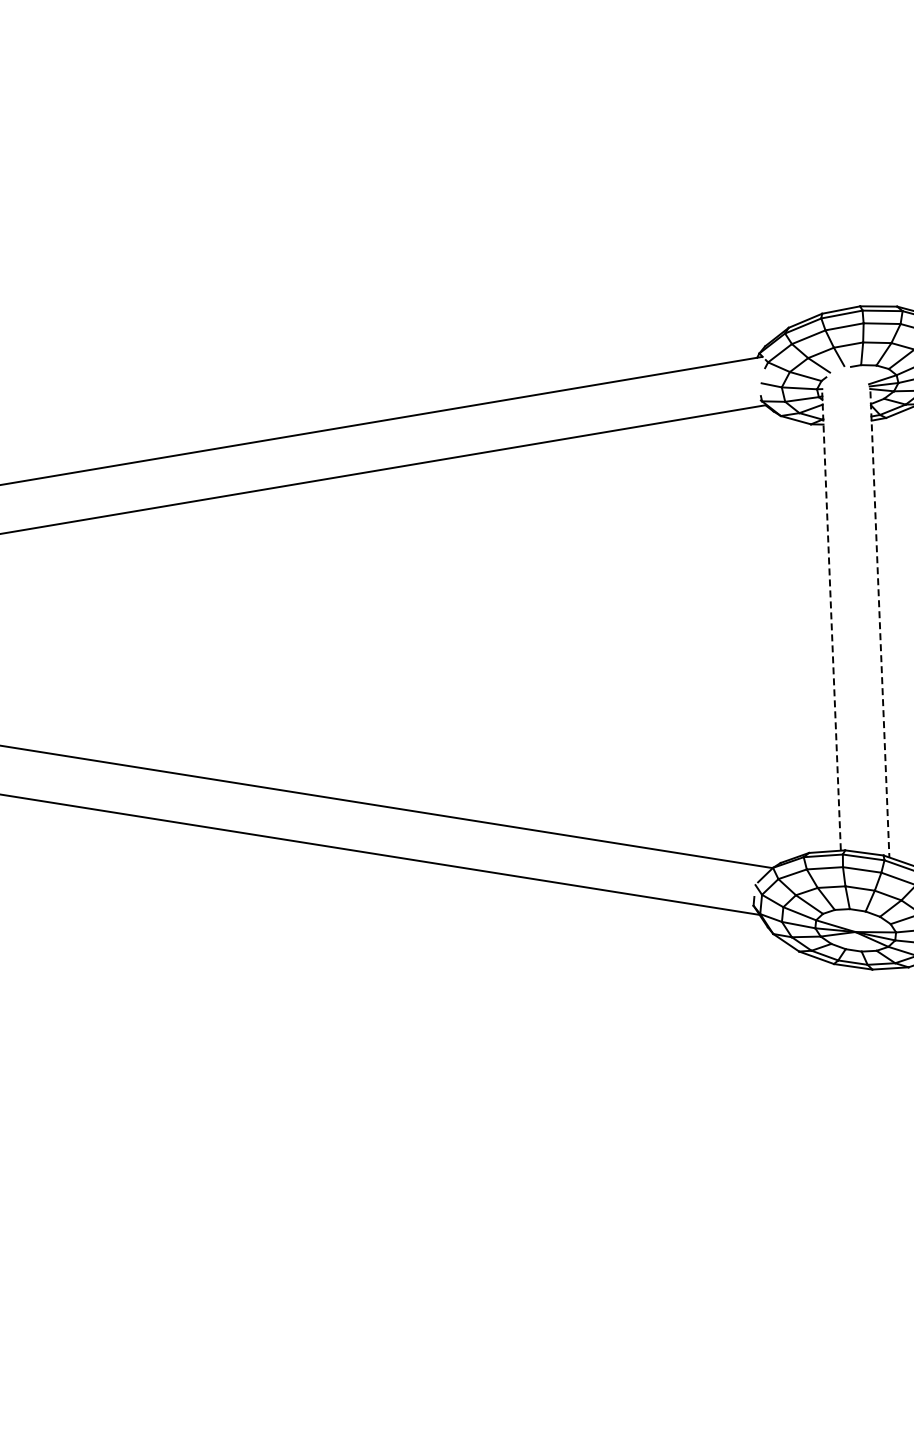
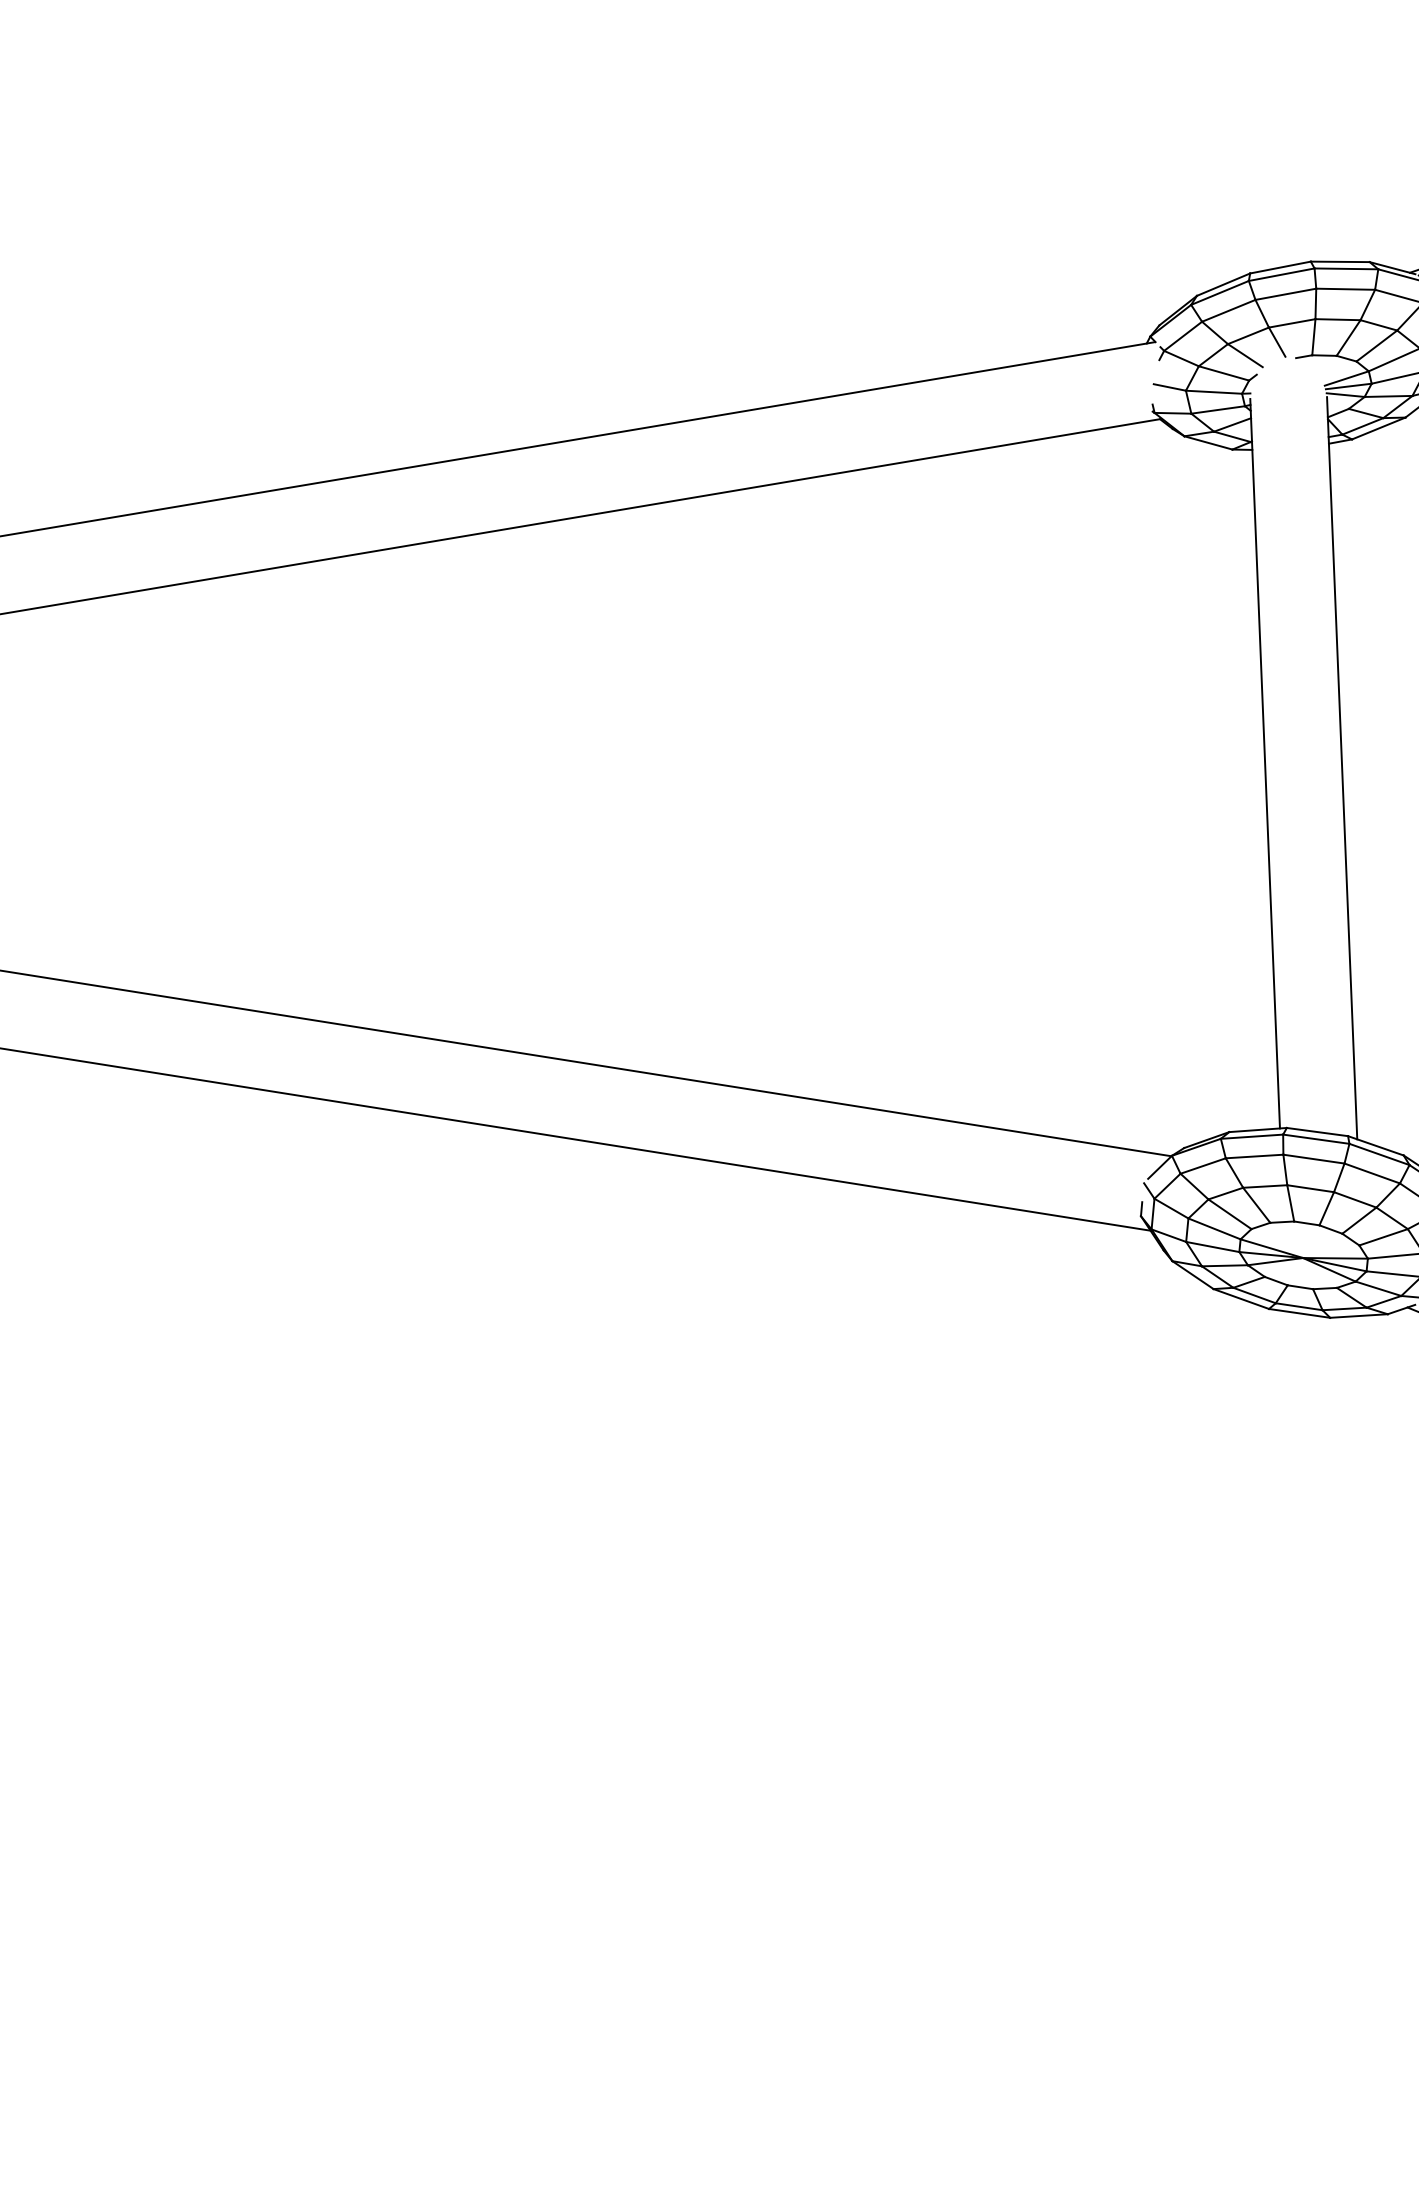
line: (831, 622) -> (1265, 765), dashed -> solid
line: (879, 624) -> (1341, 768), dashed -> solid

